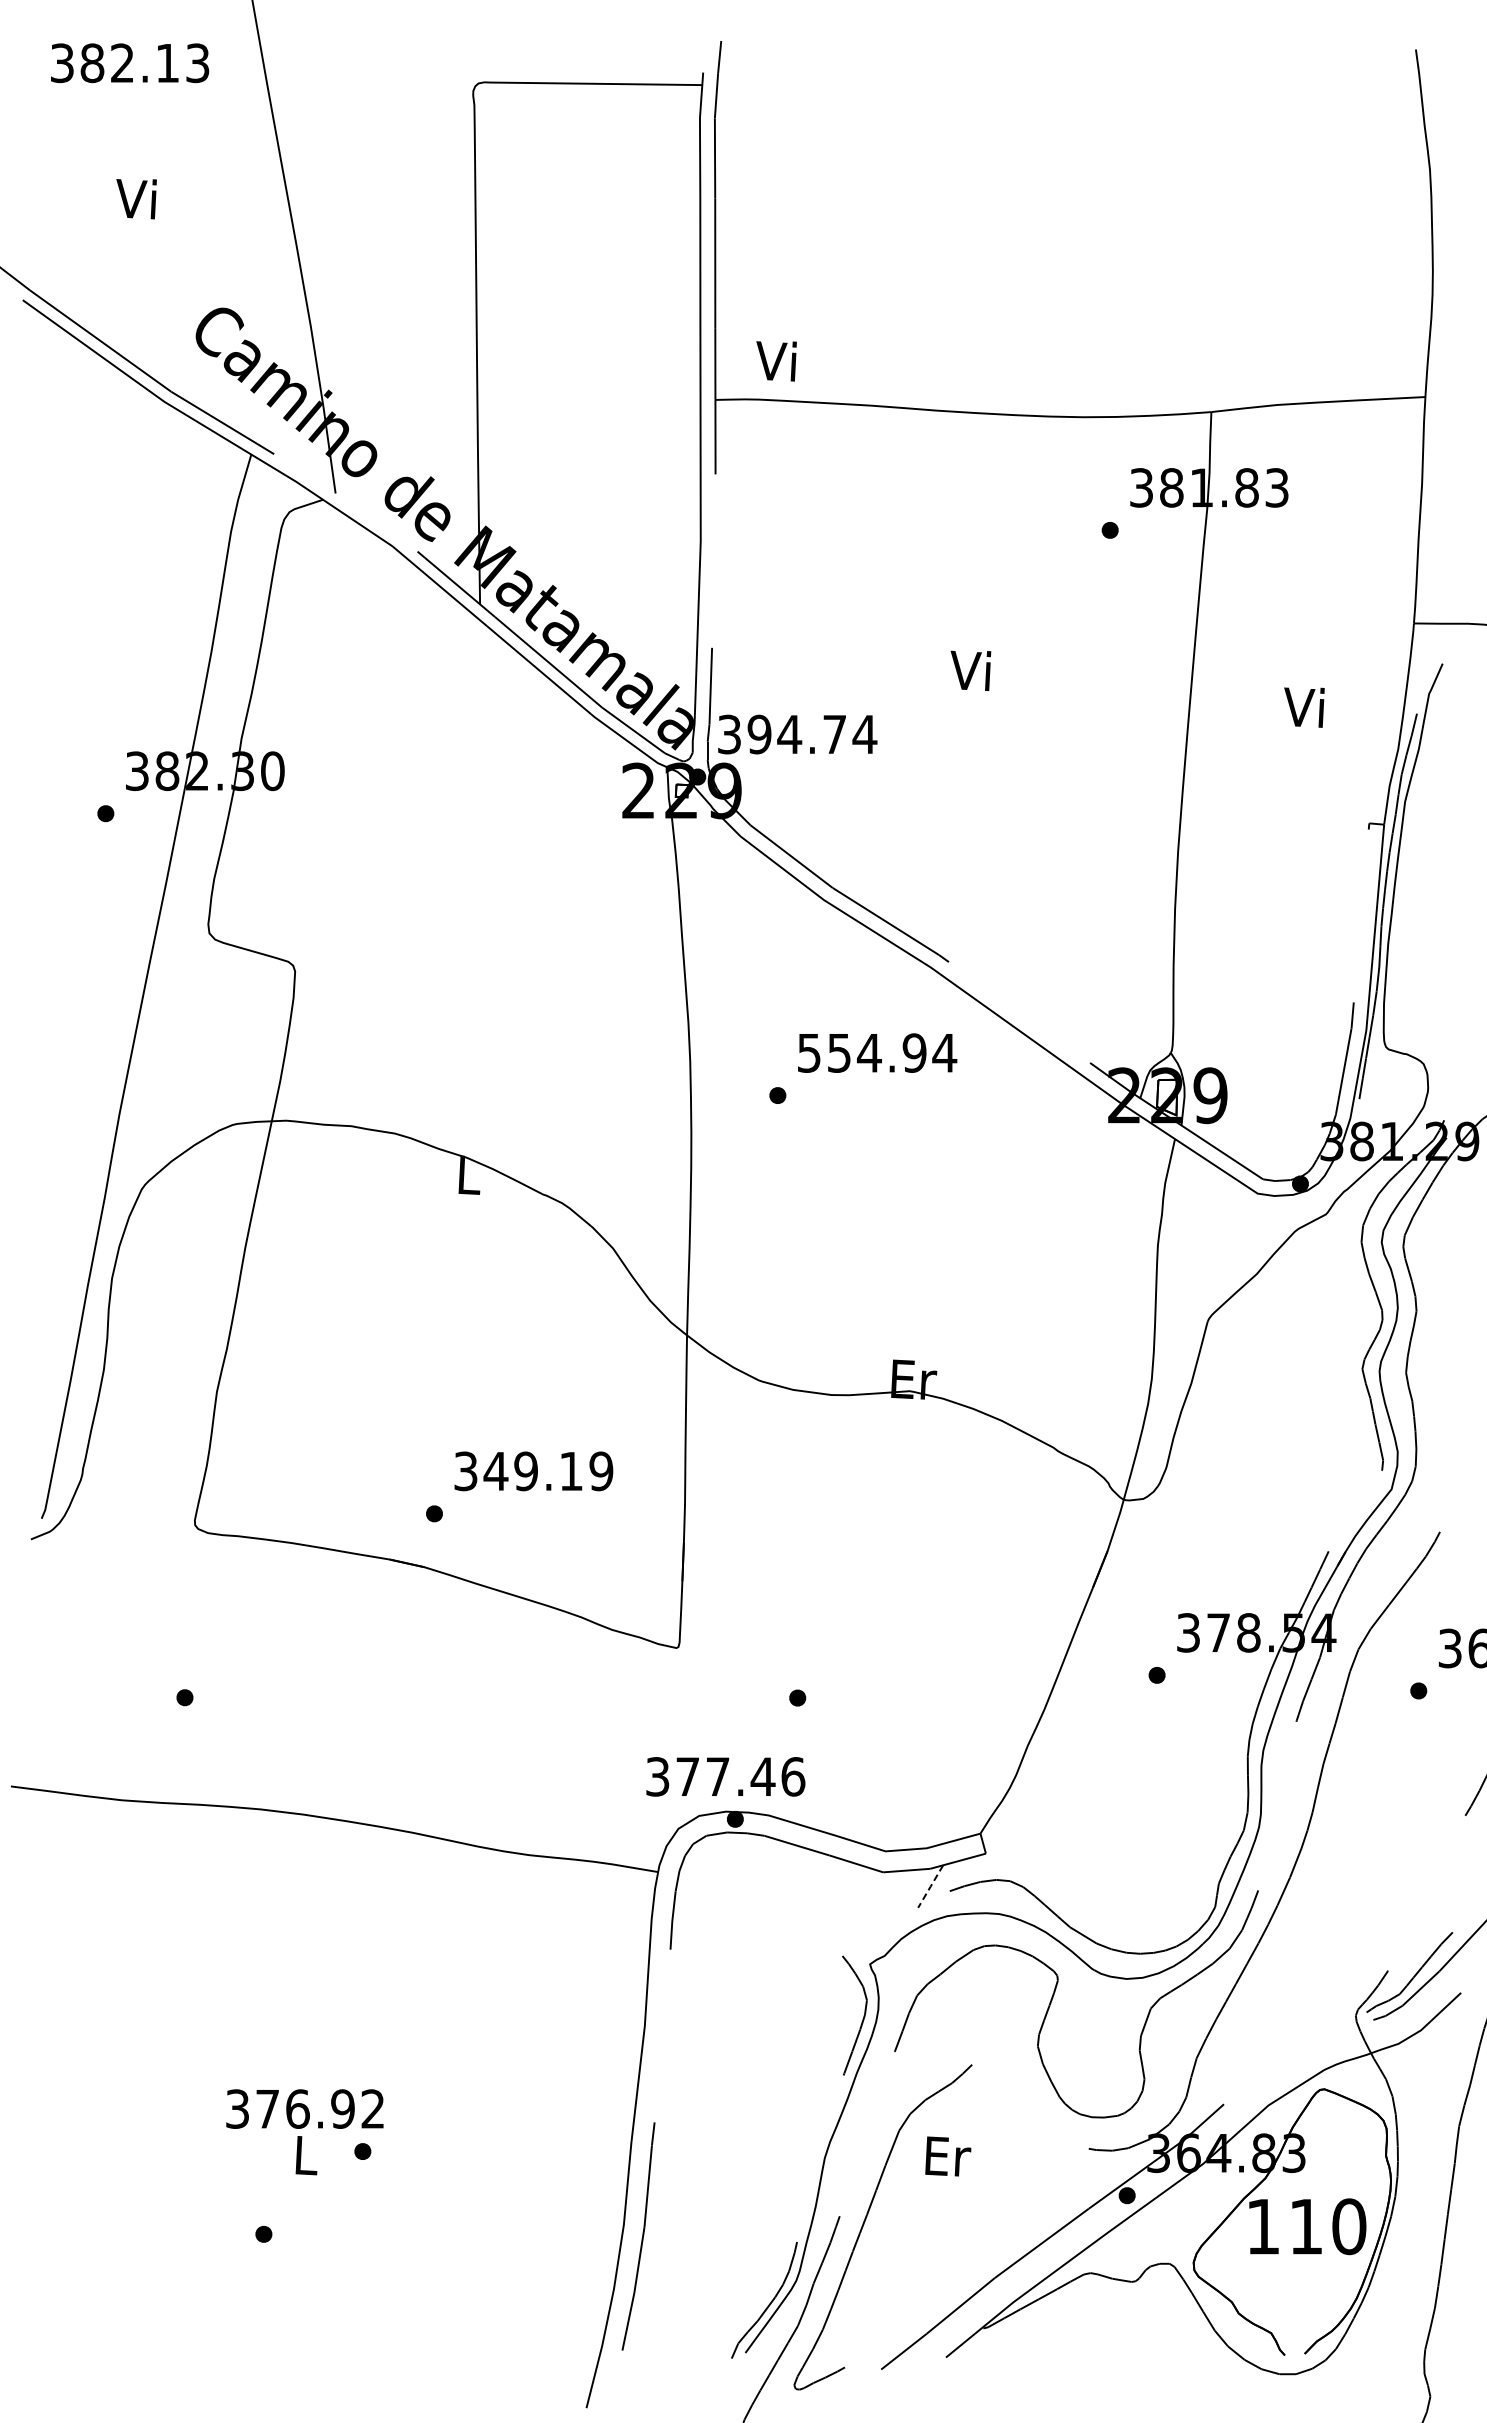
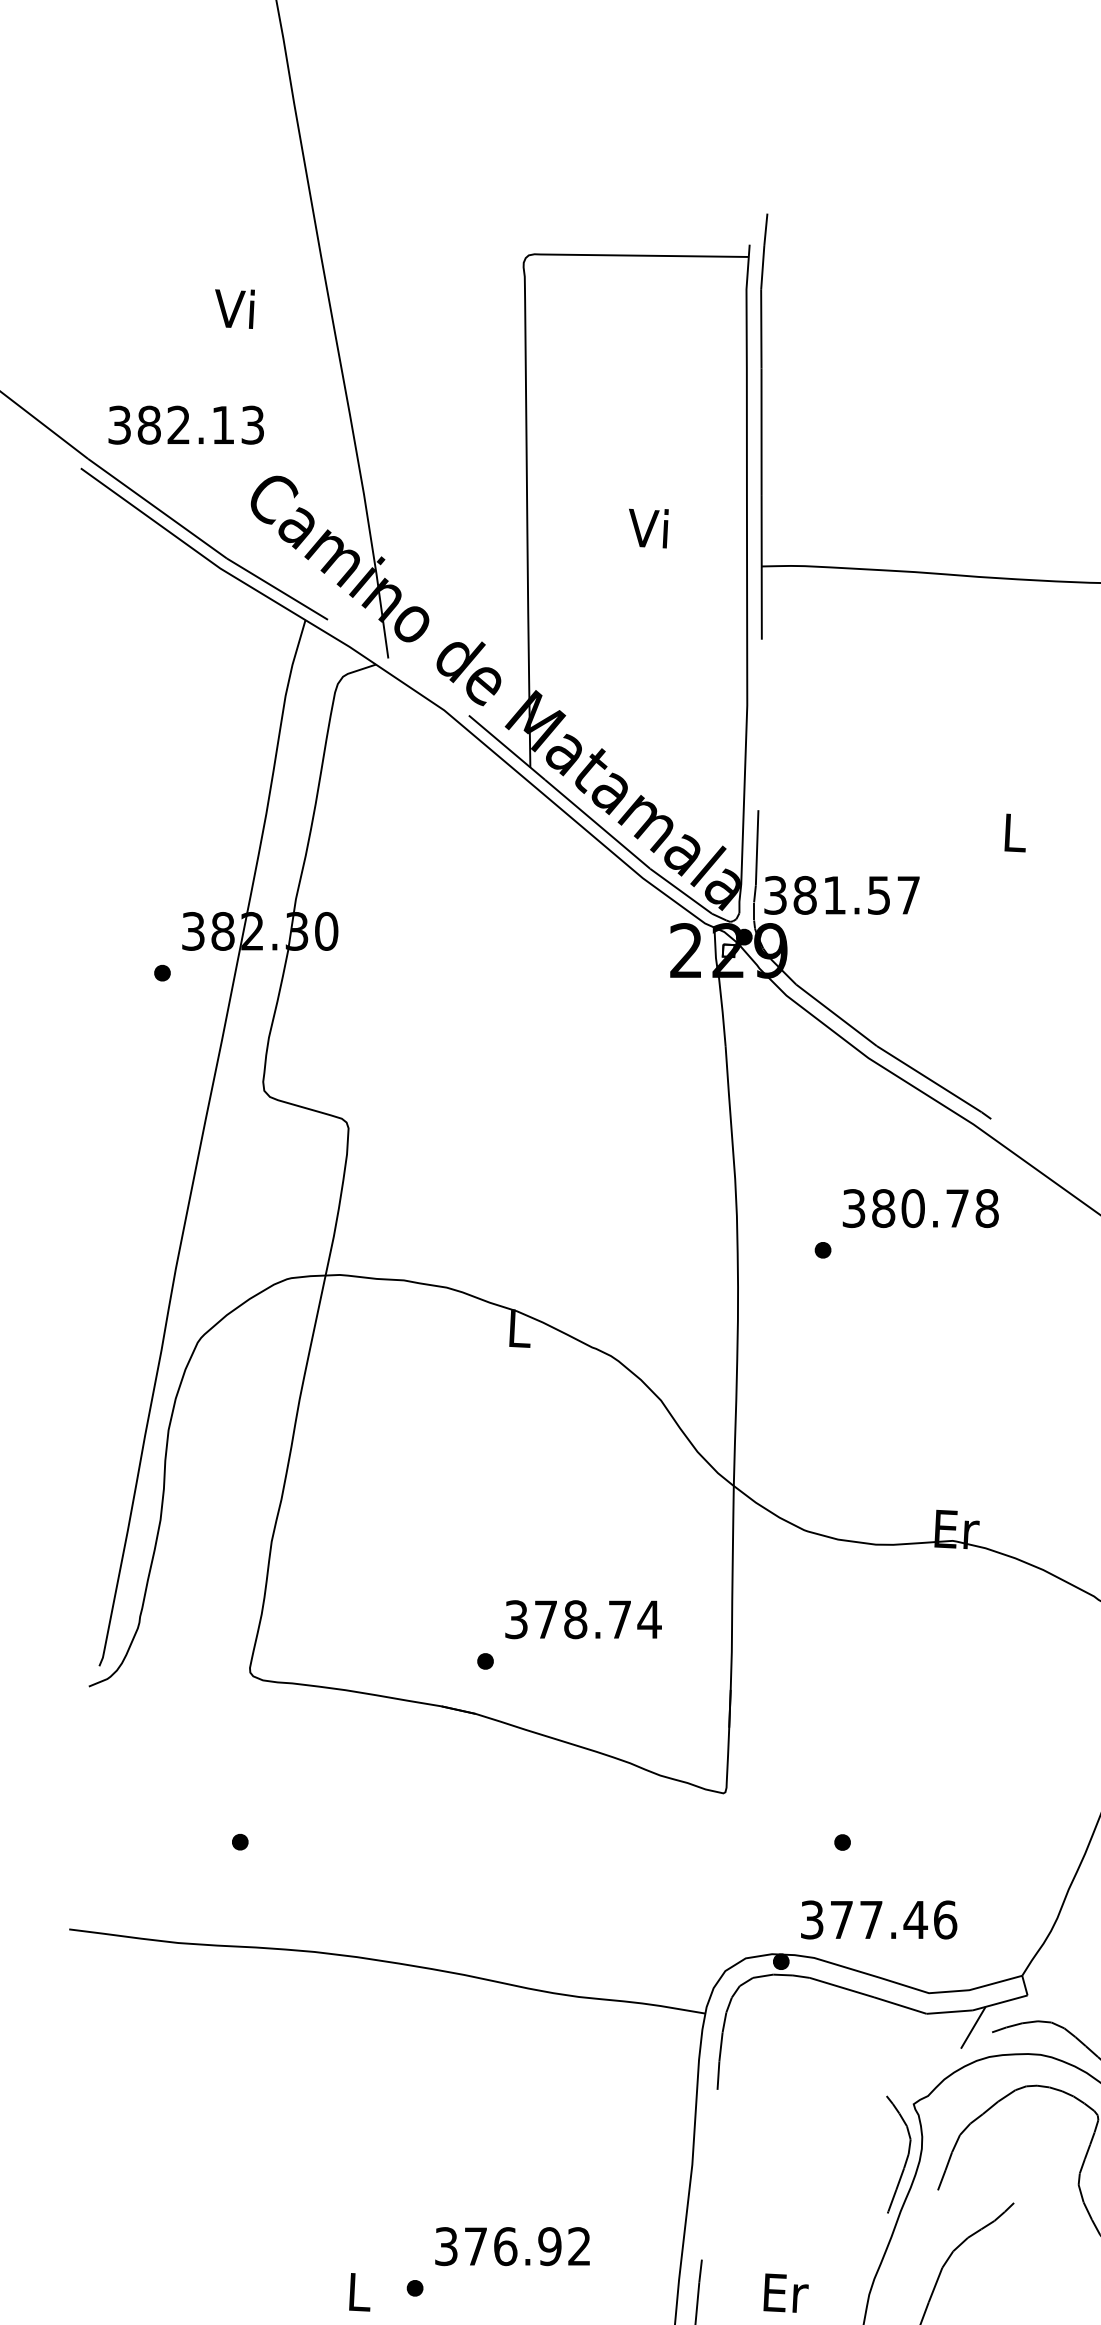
text: (130, 63) -> (186, 425), moved
text: (136, 199) -> (234, 309), moved
text: (776, 361) -> (648, 528), moved
text: (970, 670) -> (1012, 832), Vi -> L
text: (812, 734) -> (857, 895), 394.74 -> 381.57
text: (877, 1052) -> (921, 1207), 554.94 -> 380.78
text: (548, 1471) -> (597, 1619), 349.19 -> 378.74
text: (725, 1776) -> (878, 1919), moved
line: (930, 1886) -> (973, 2027), dashed -> solid
text: (304, 2108) -> (512, 2245), moved
text: (948, 2156) -> (786, 2293), moved

